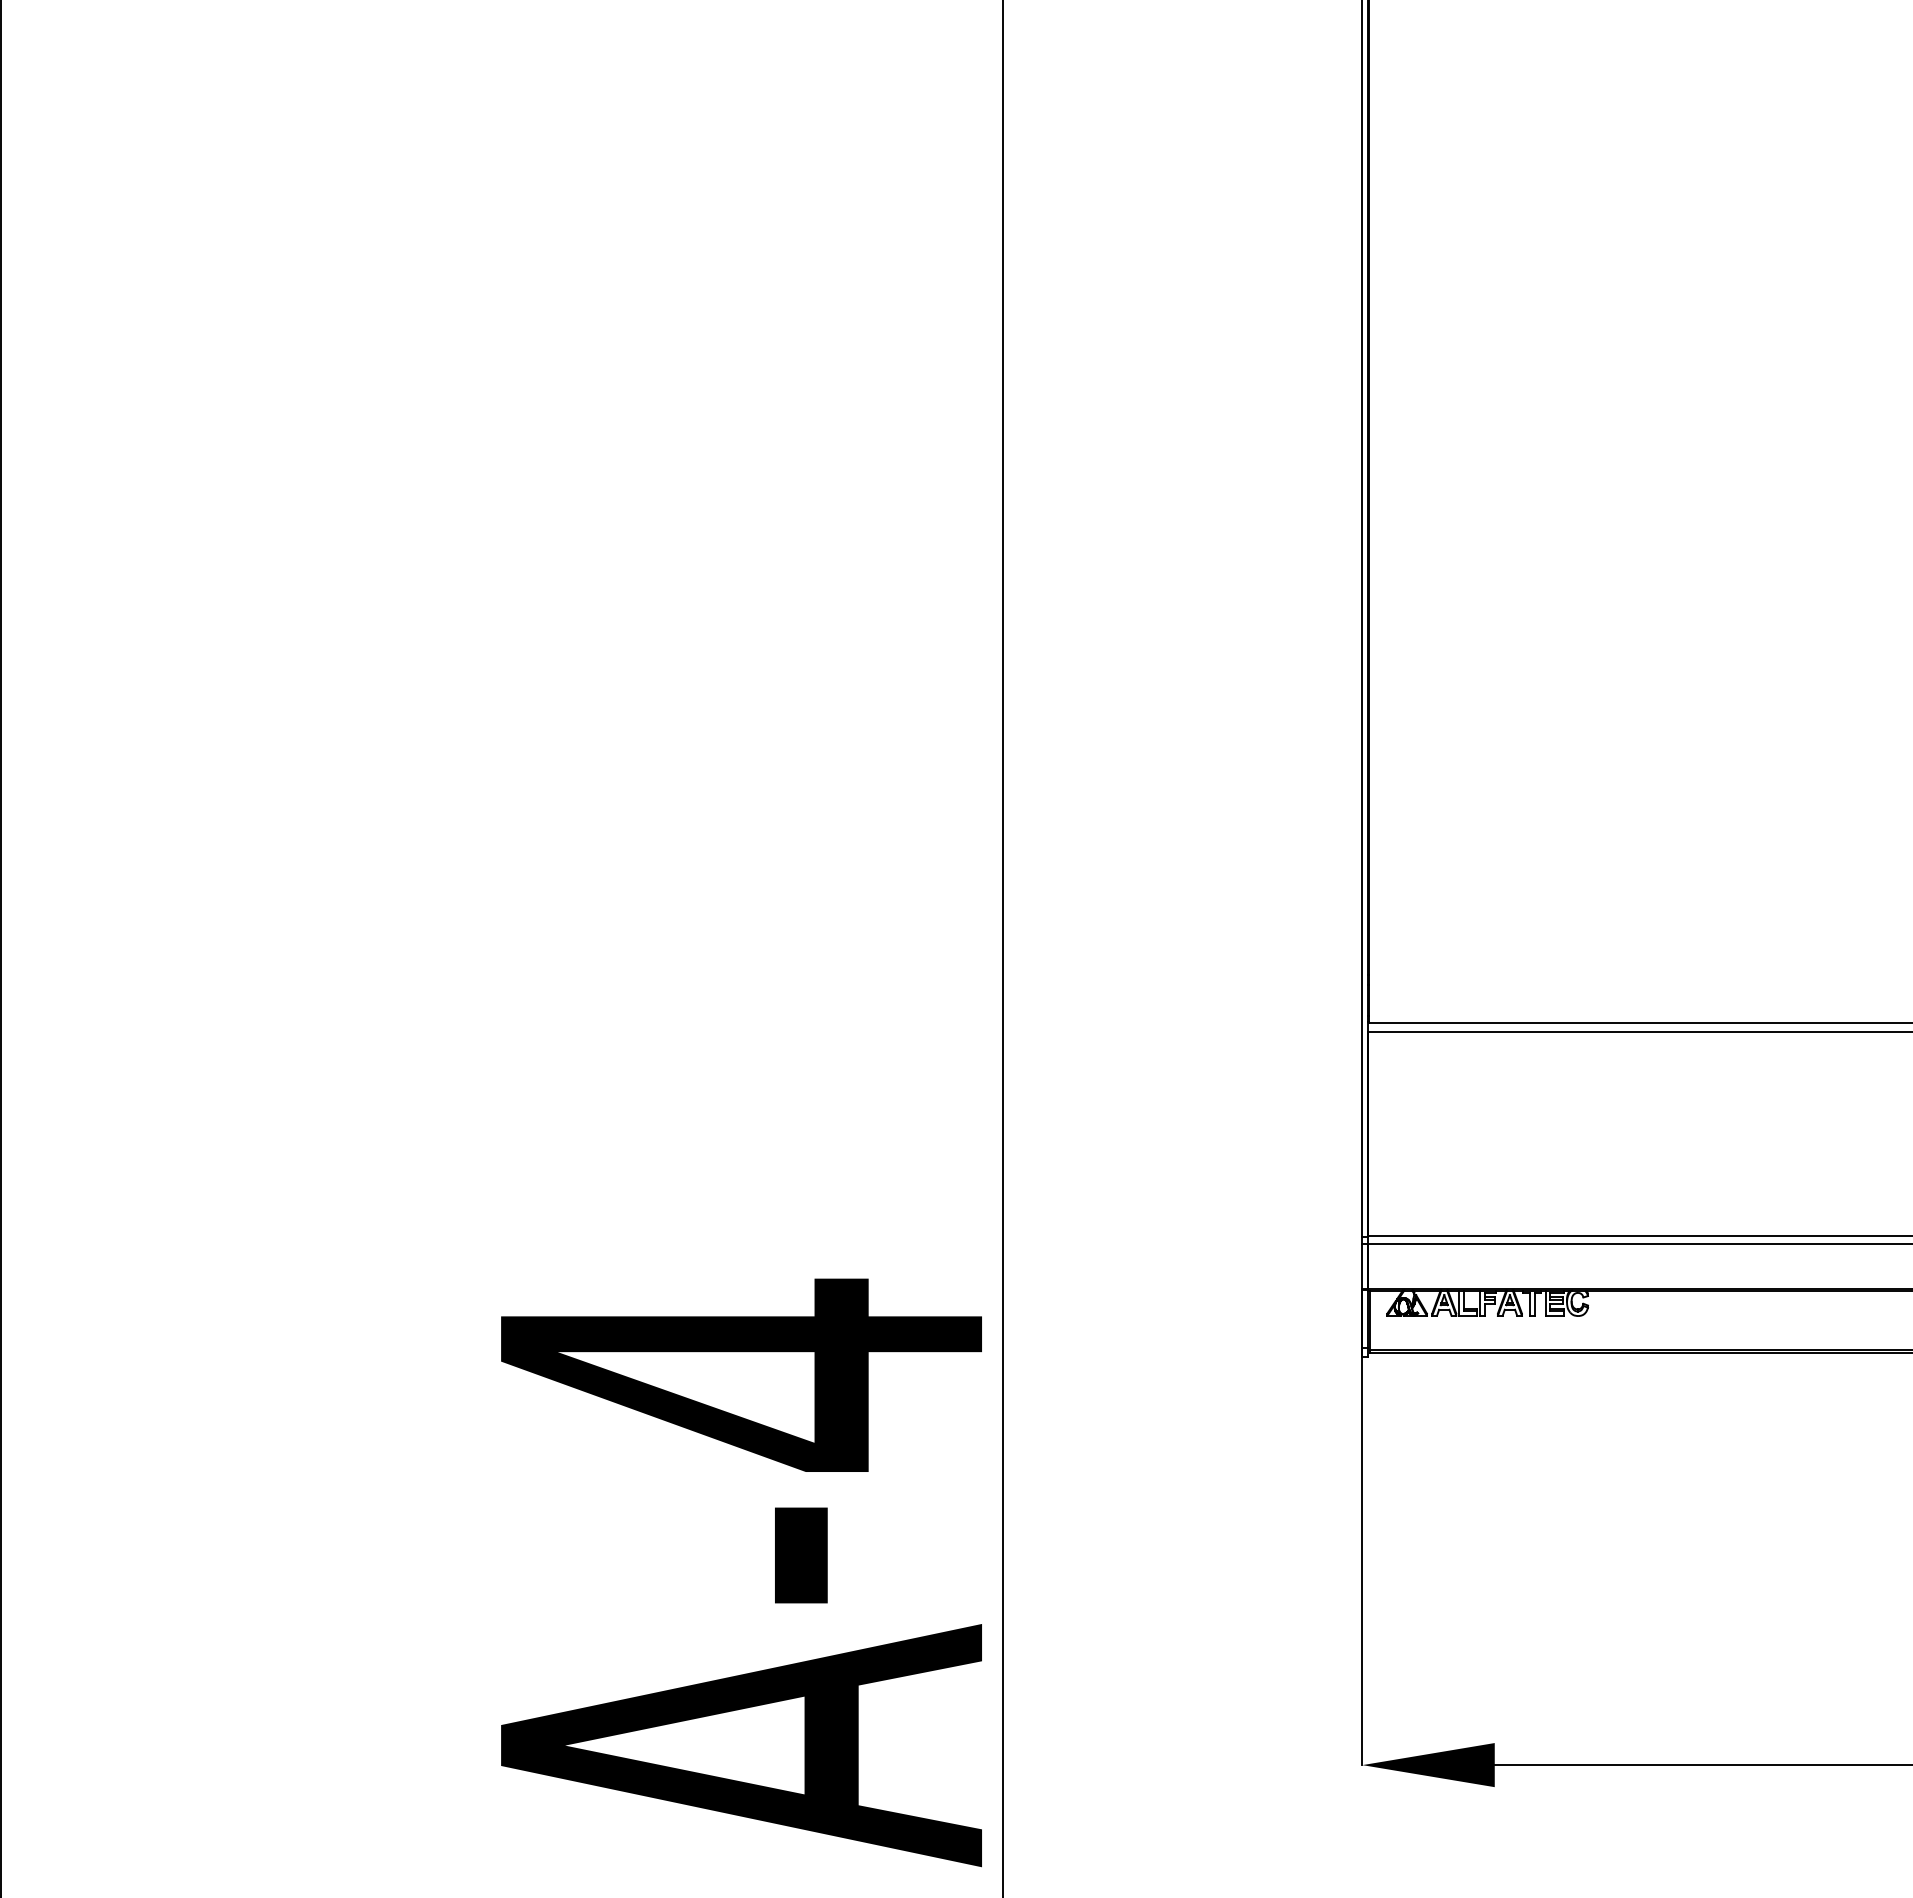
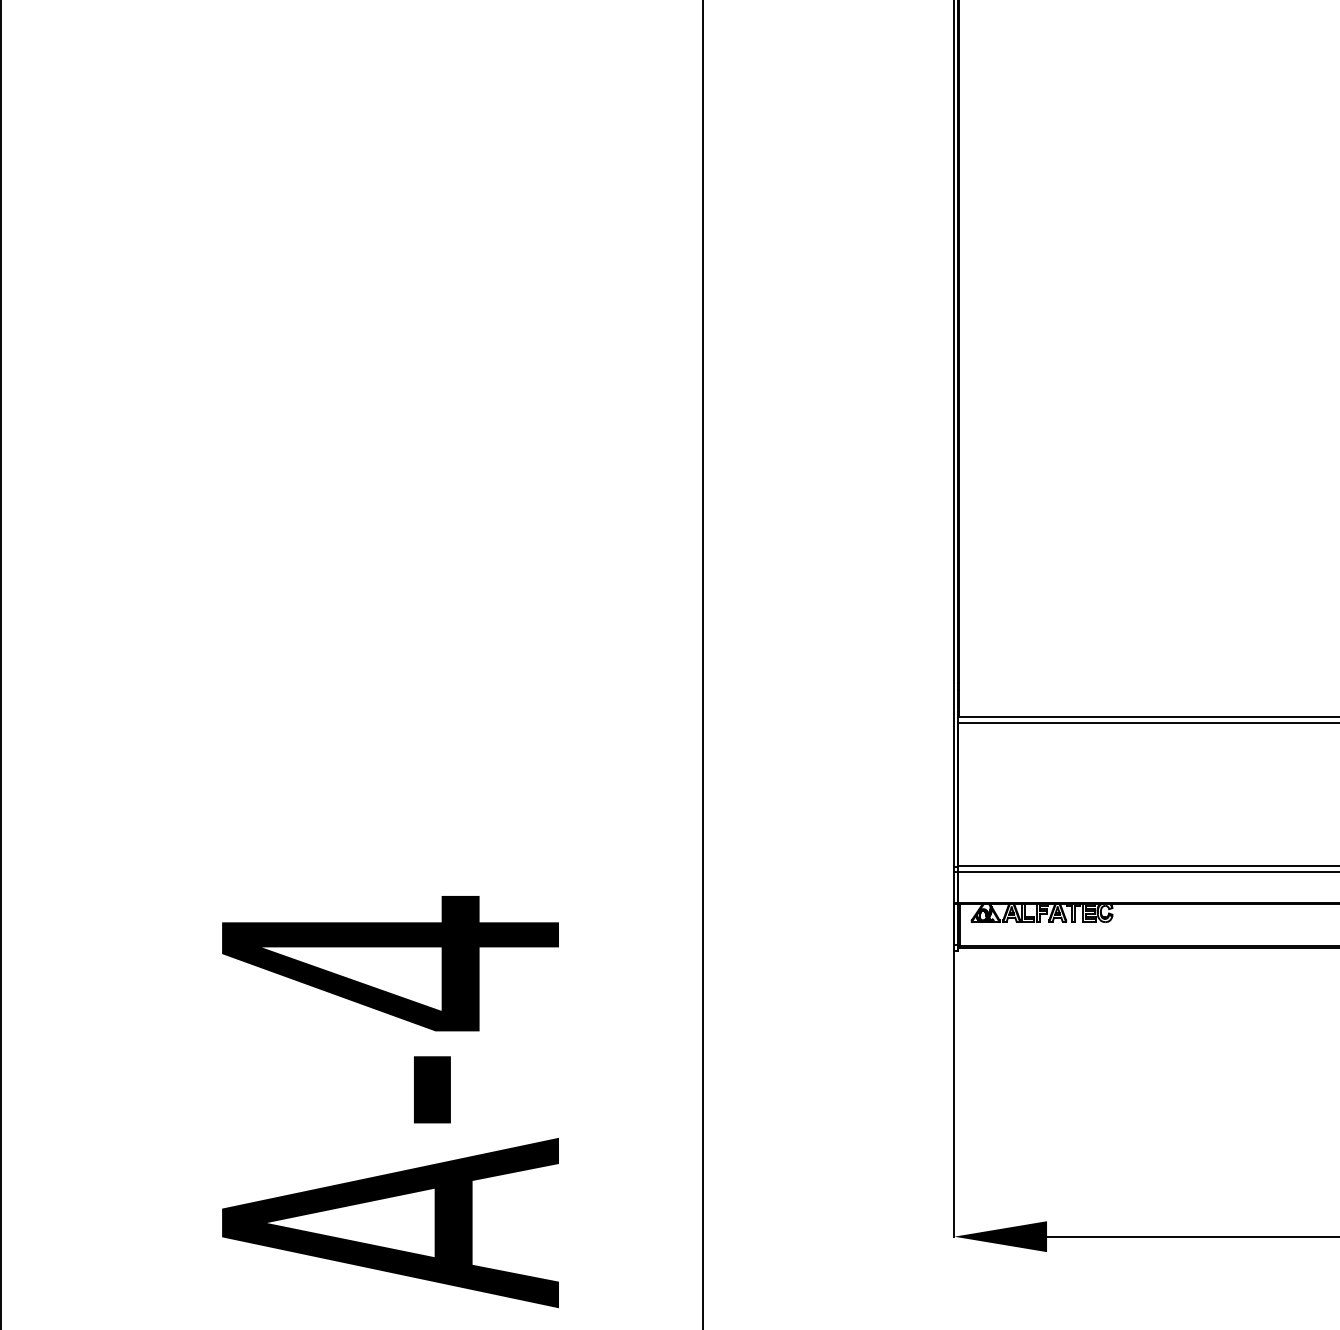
text: (741, 1572) -> (390, 1101), moved

